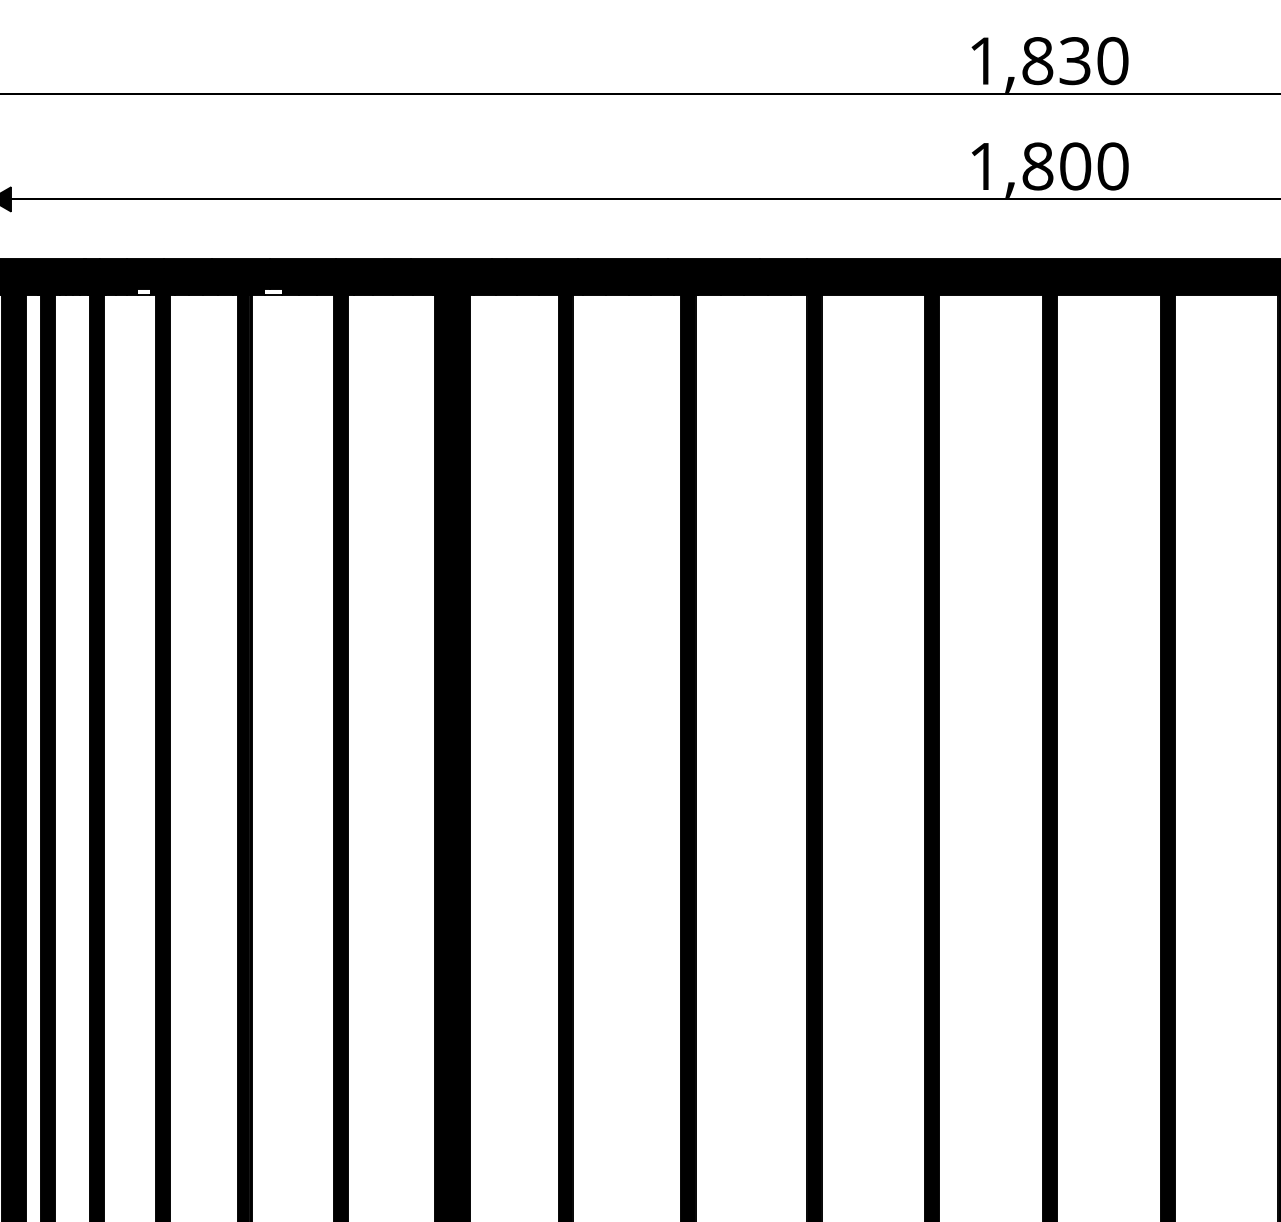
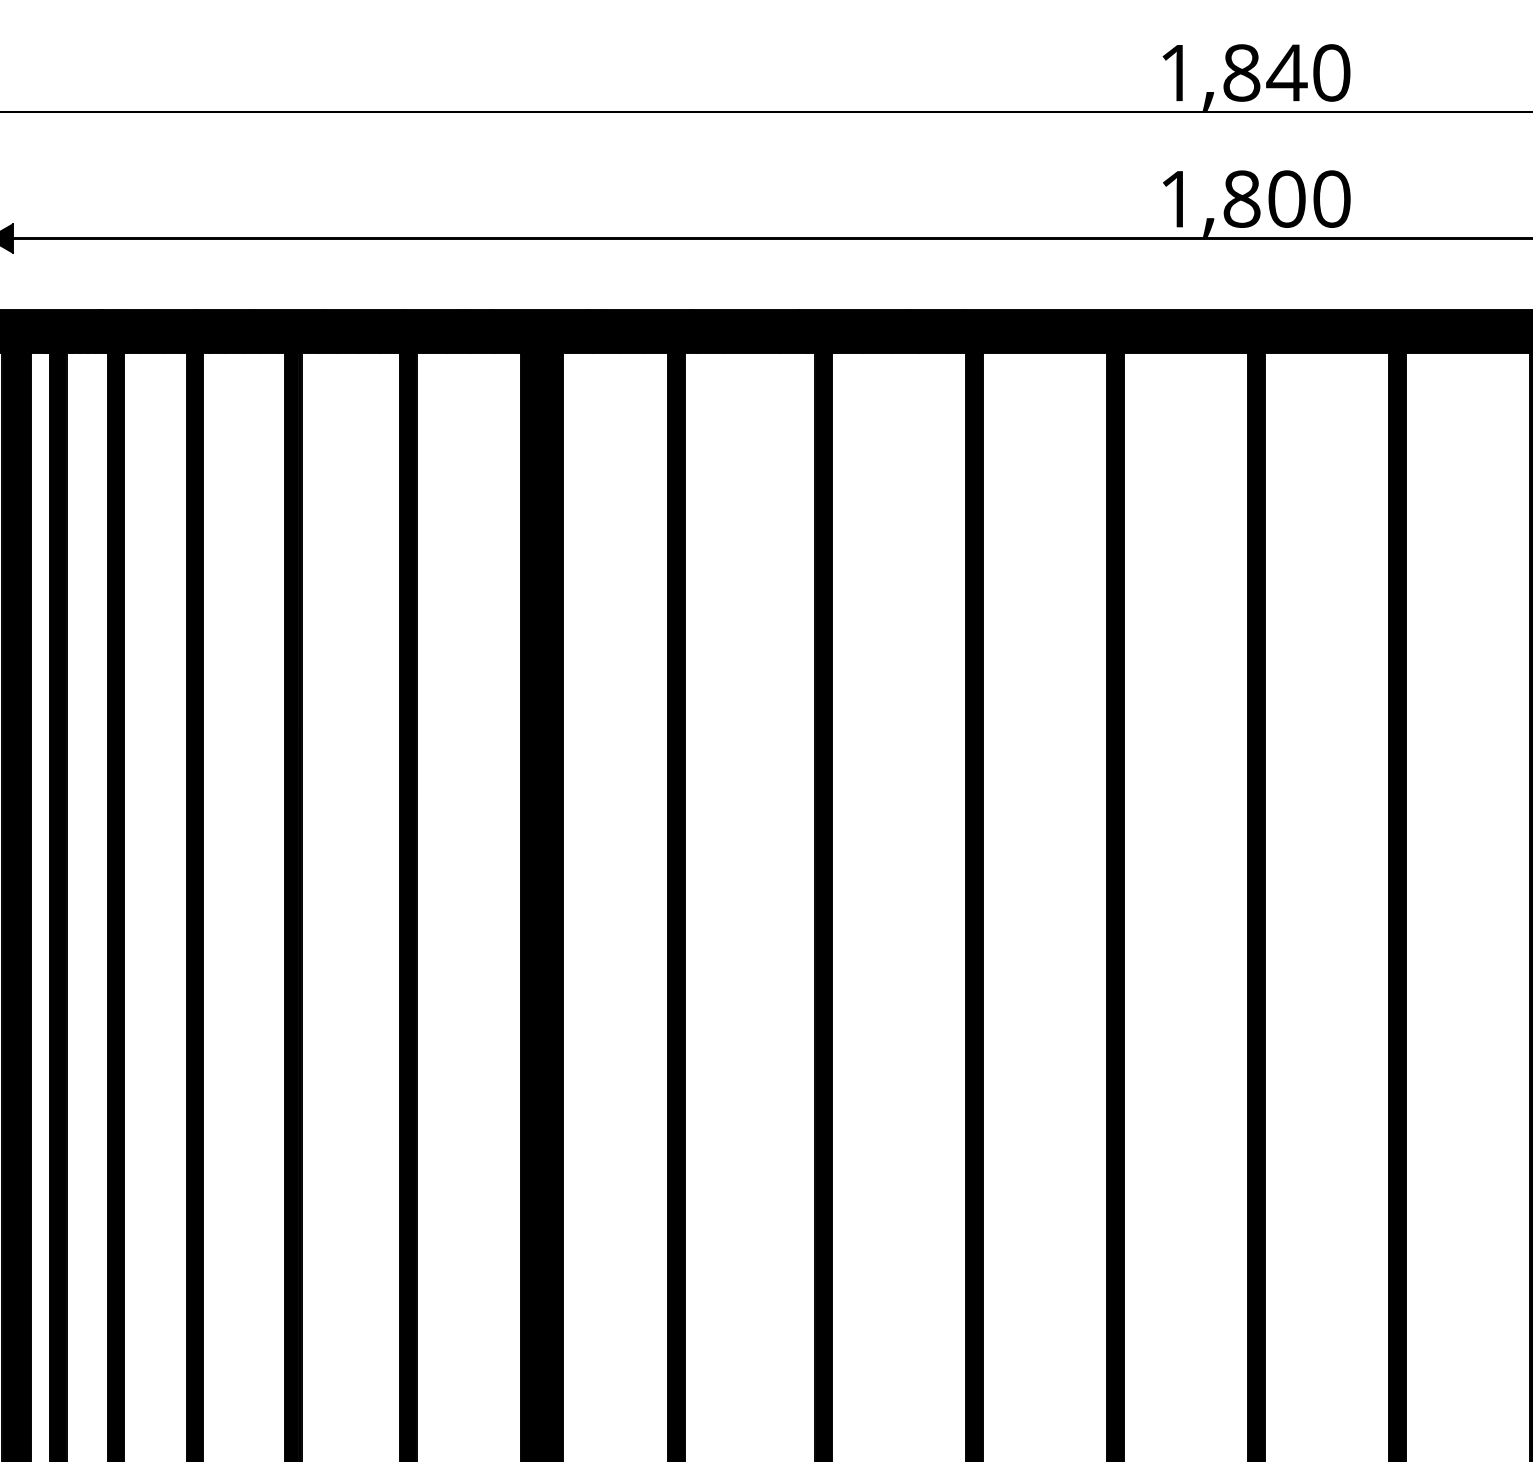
text: (1075, 60) -> (1286, 72), 1,830 -> 1,840
fill: (144, 291) -> (172, 348), added
fill: (273, 291) -> (327, 348), added

